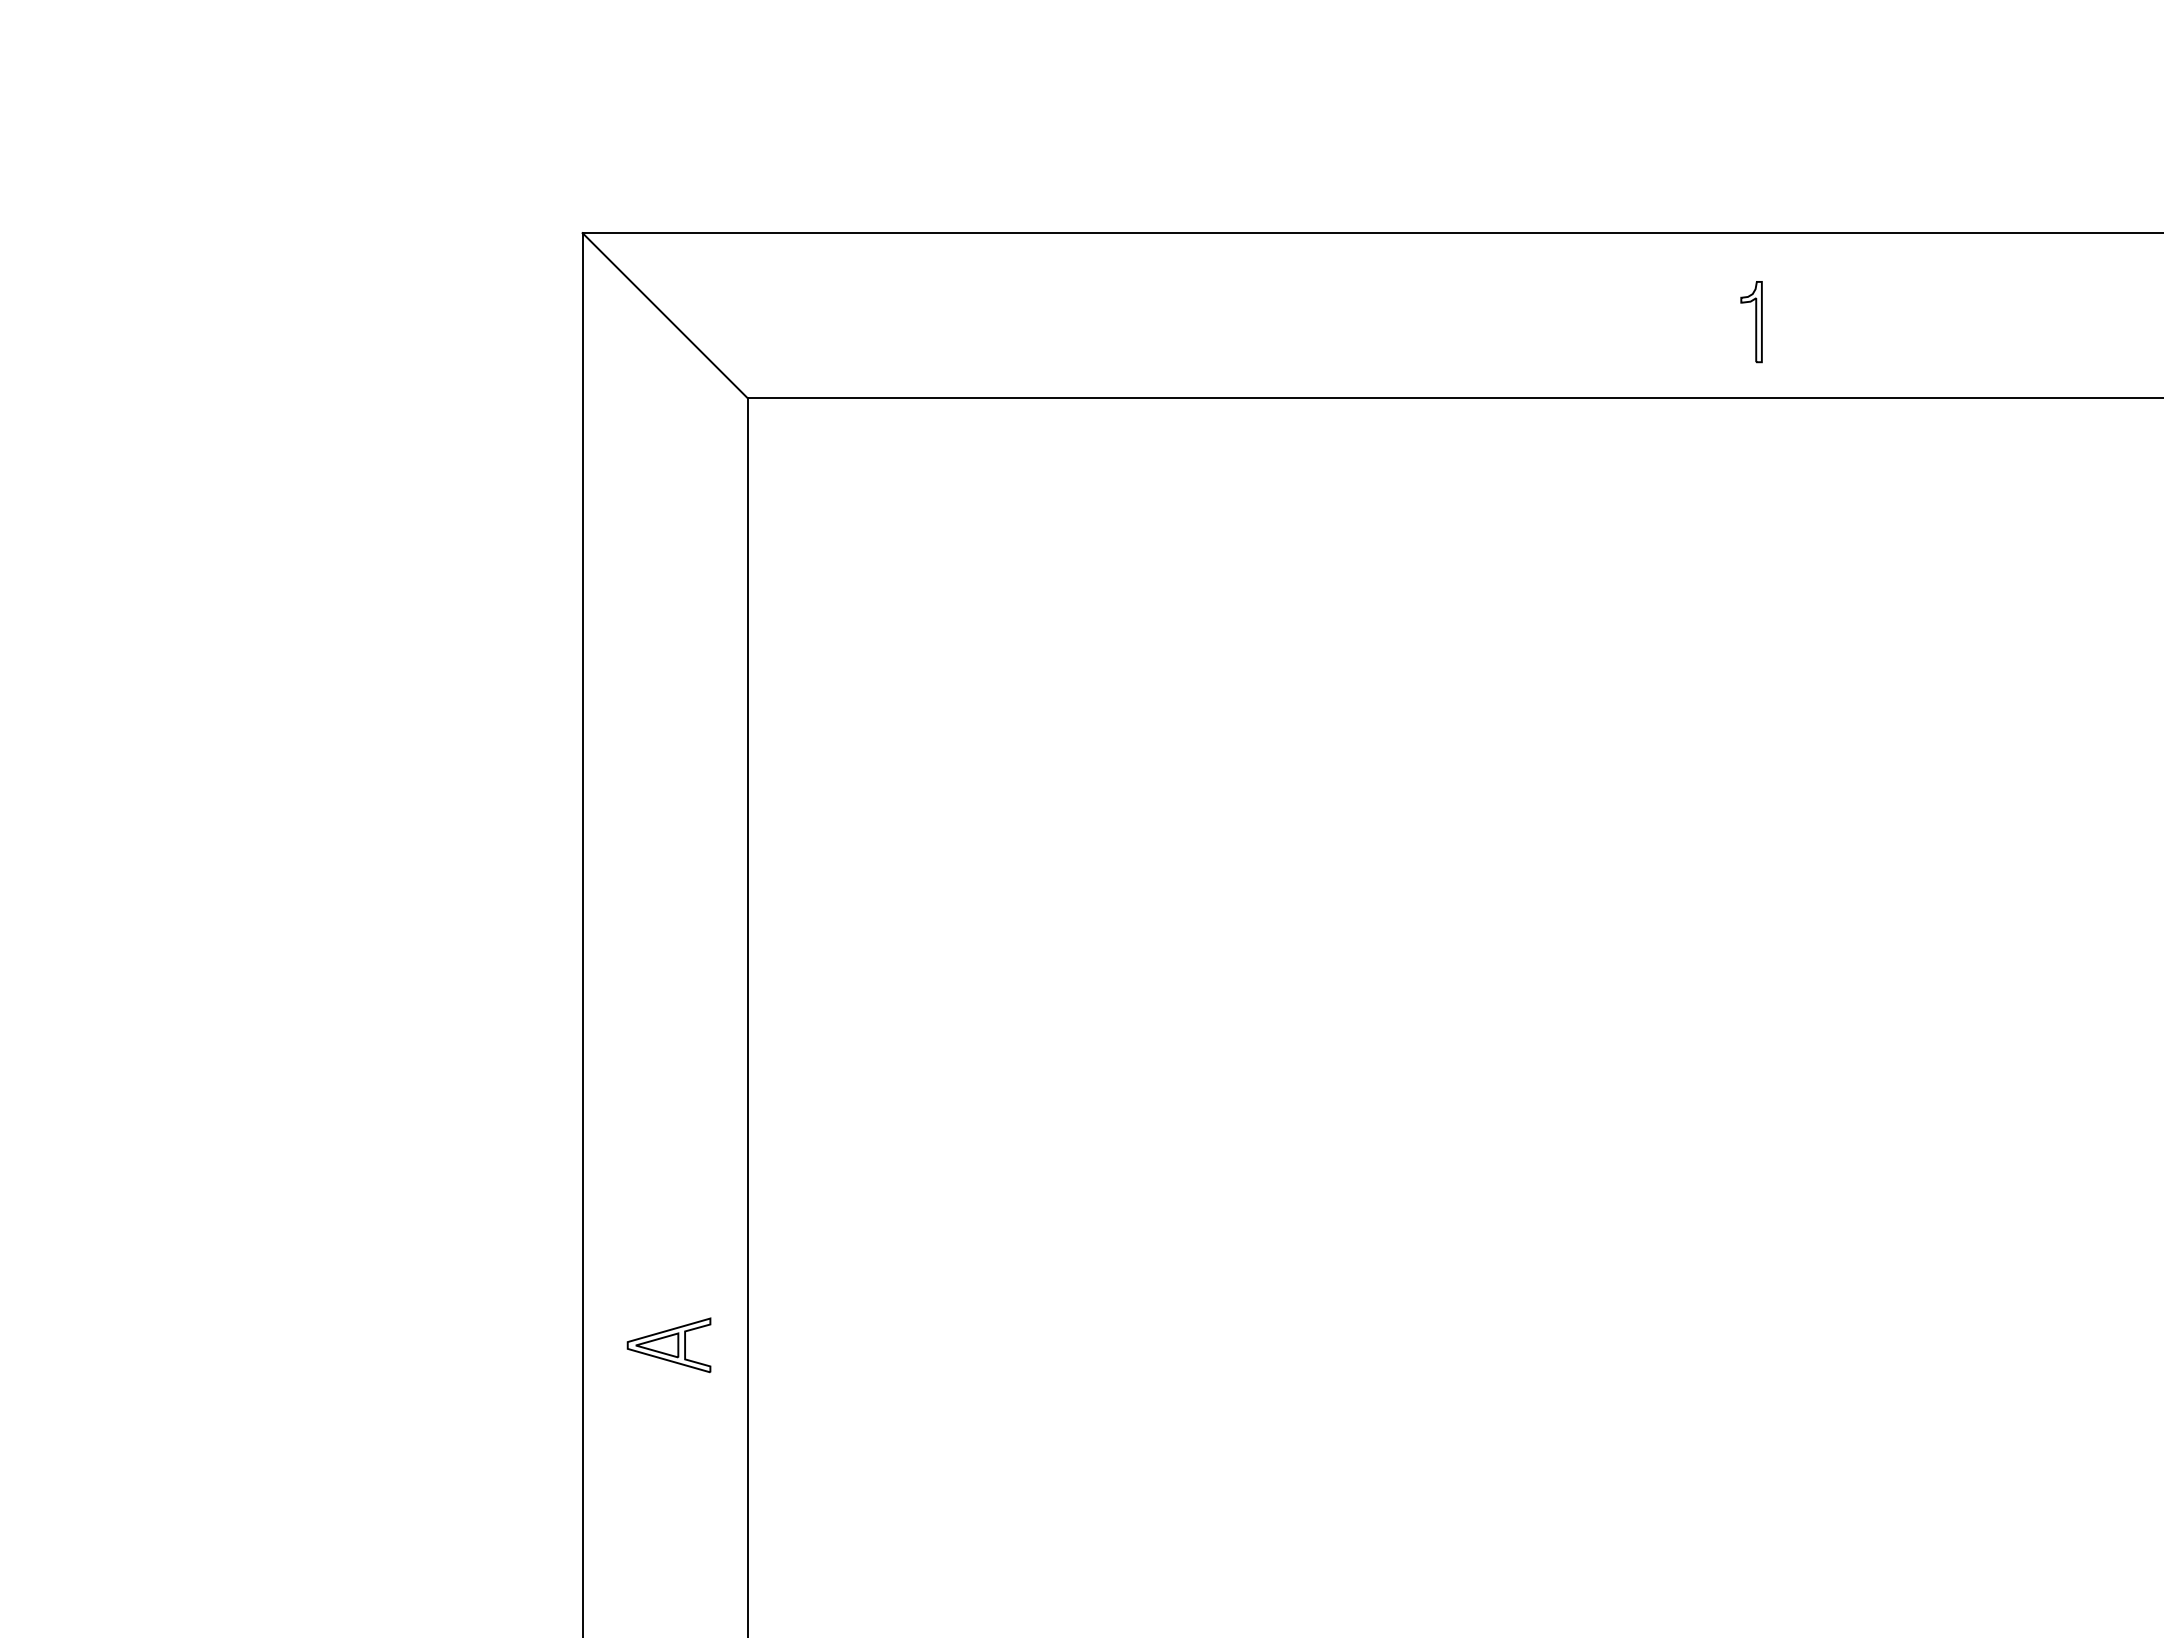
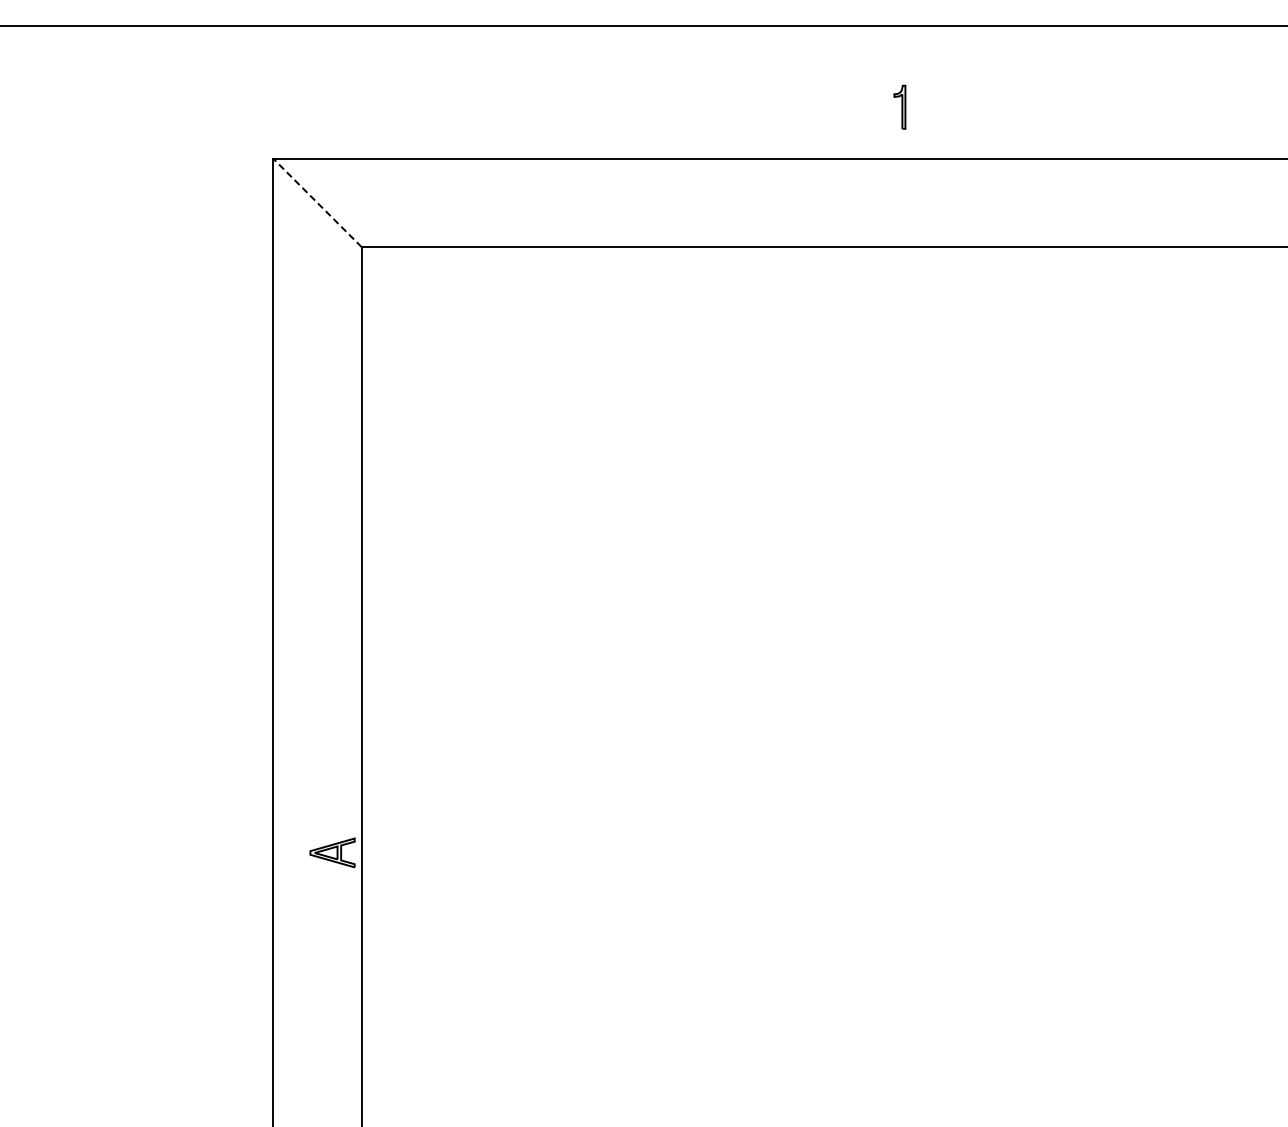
line: (665, 314) -> (317, 202), solid -> dashed
part: (1750, 320) -> (899, 106), moved
part: (668, 1344) -> (332, 852), moved

